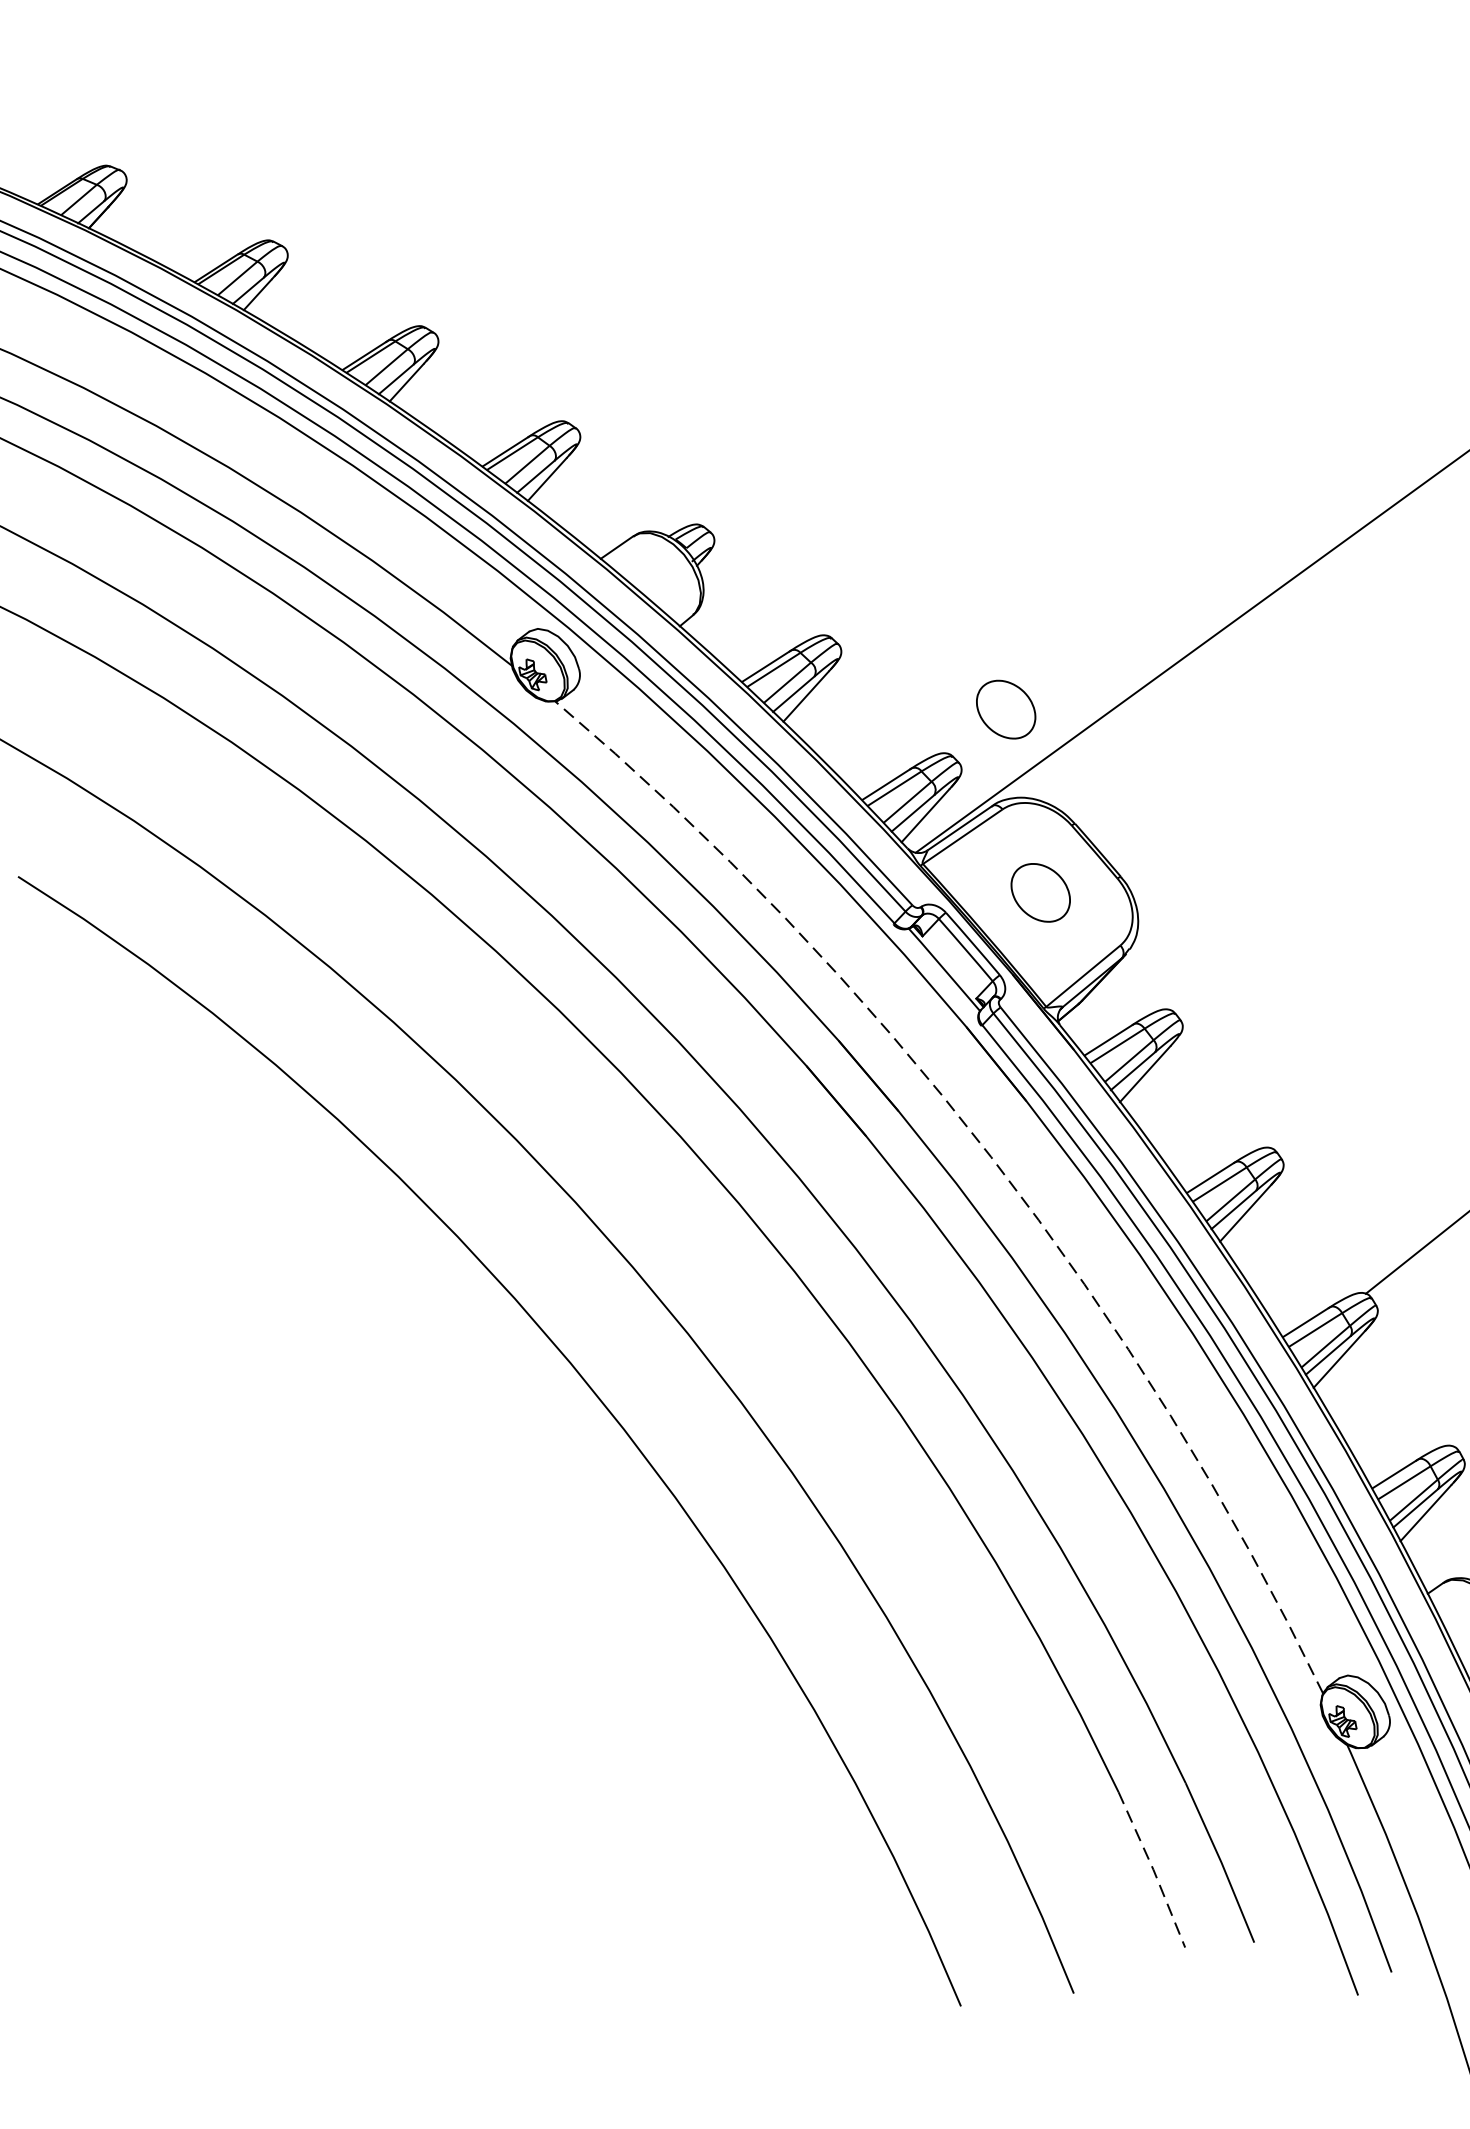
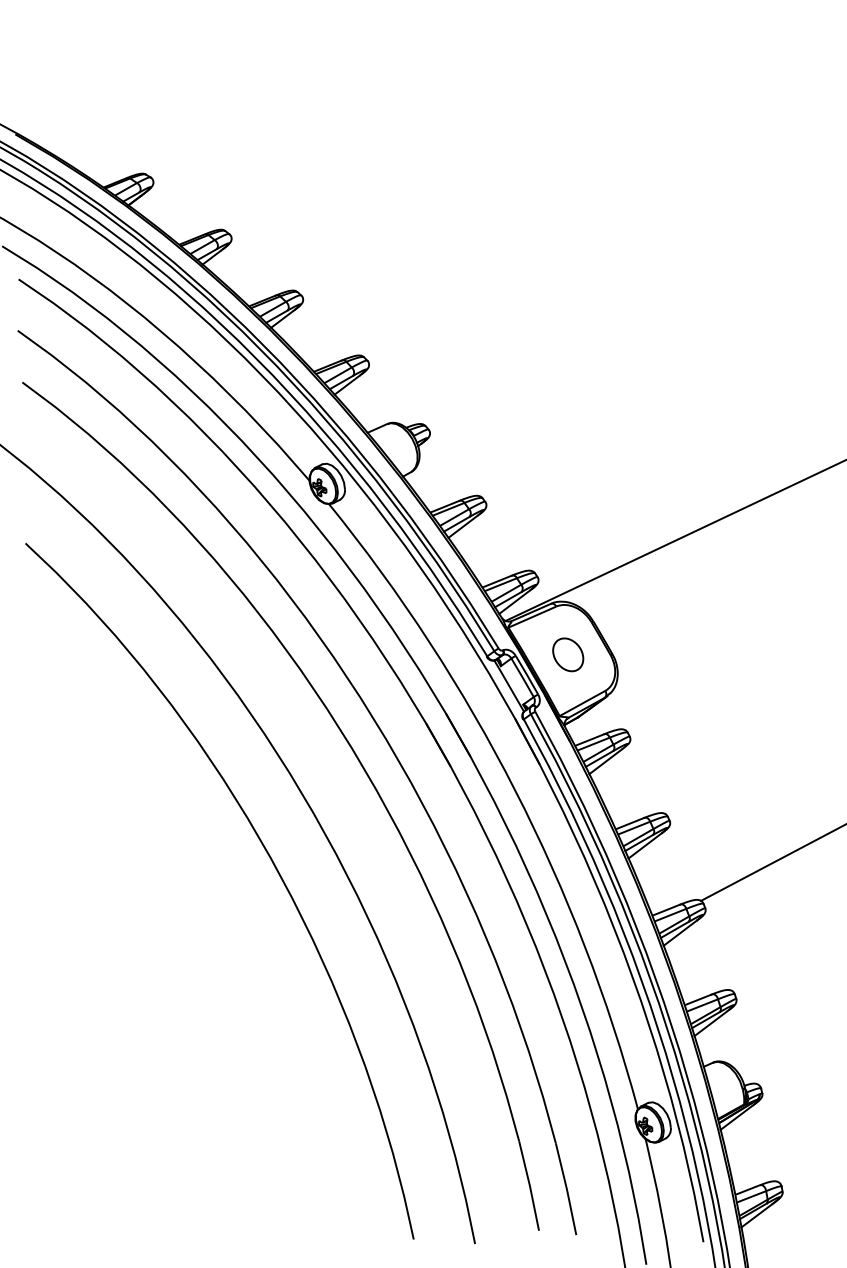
part: (1006, 708) -> (568, 553), removed
arc: (991, 1156) -> (515, 790), dashed -> solid
line: (1152, 1870) -> (529, 1186), dashed -> solid

